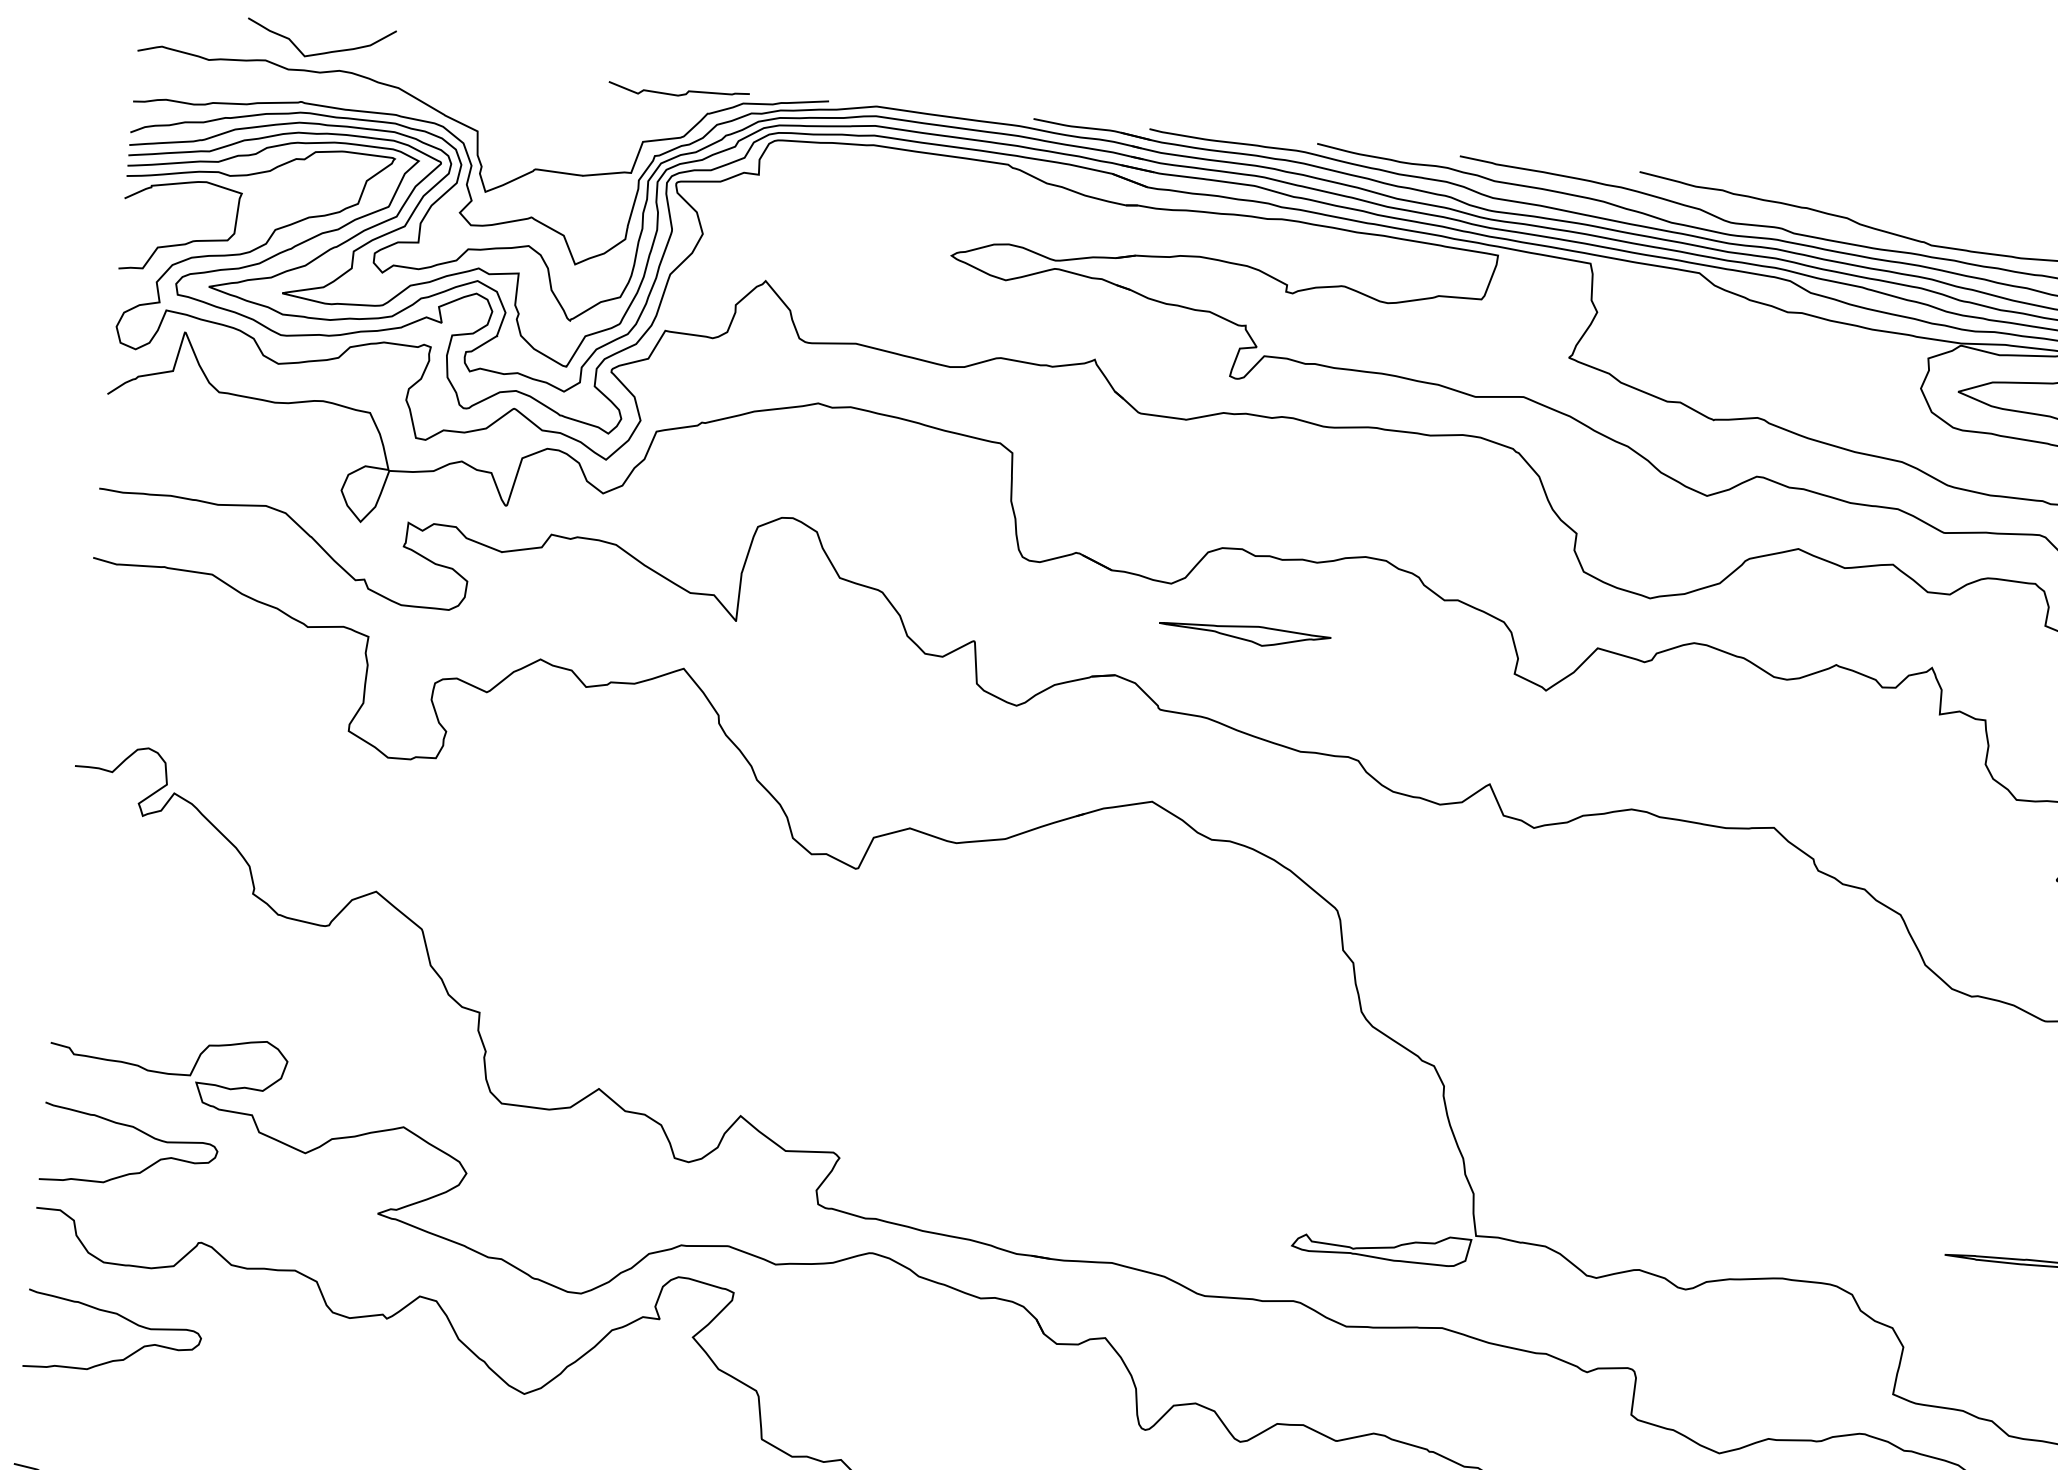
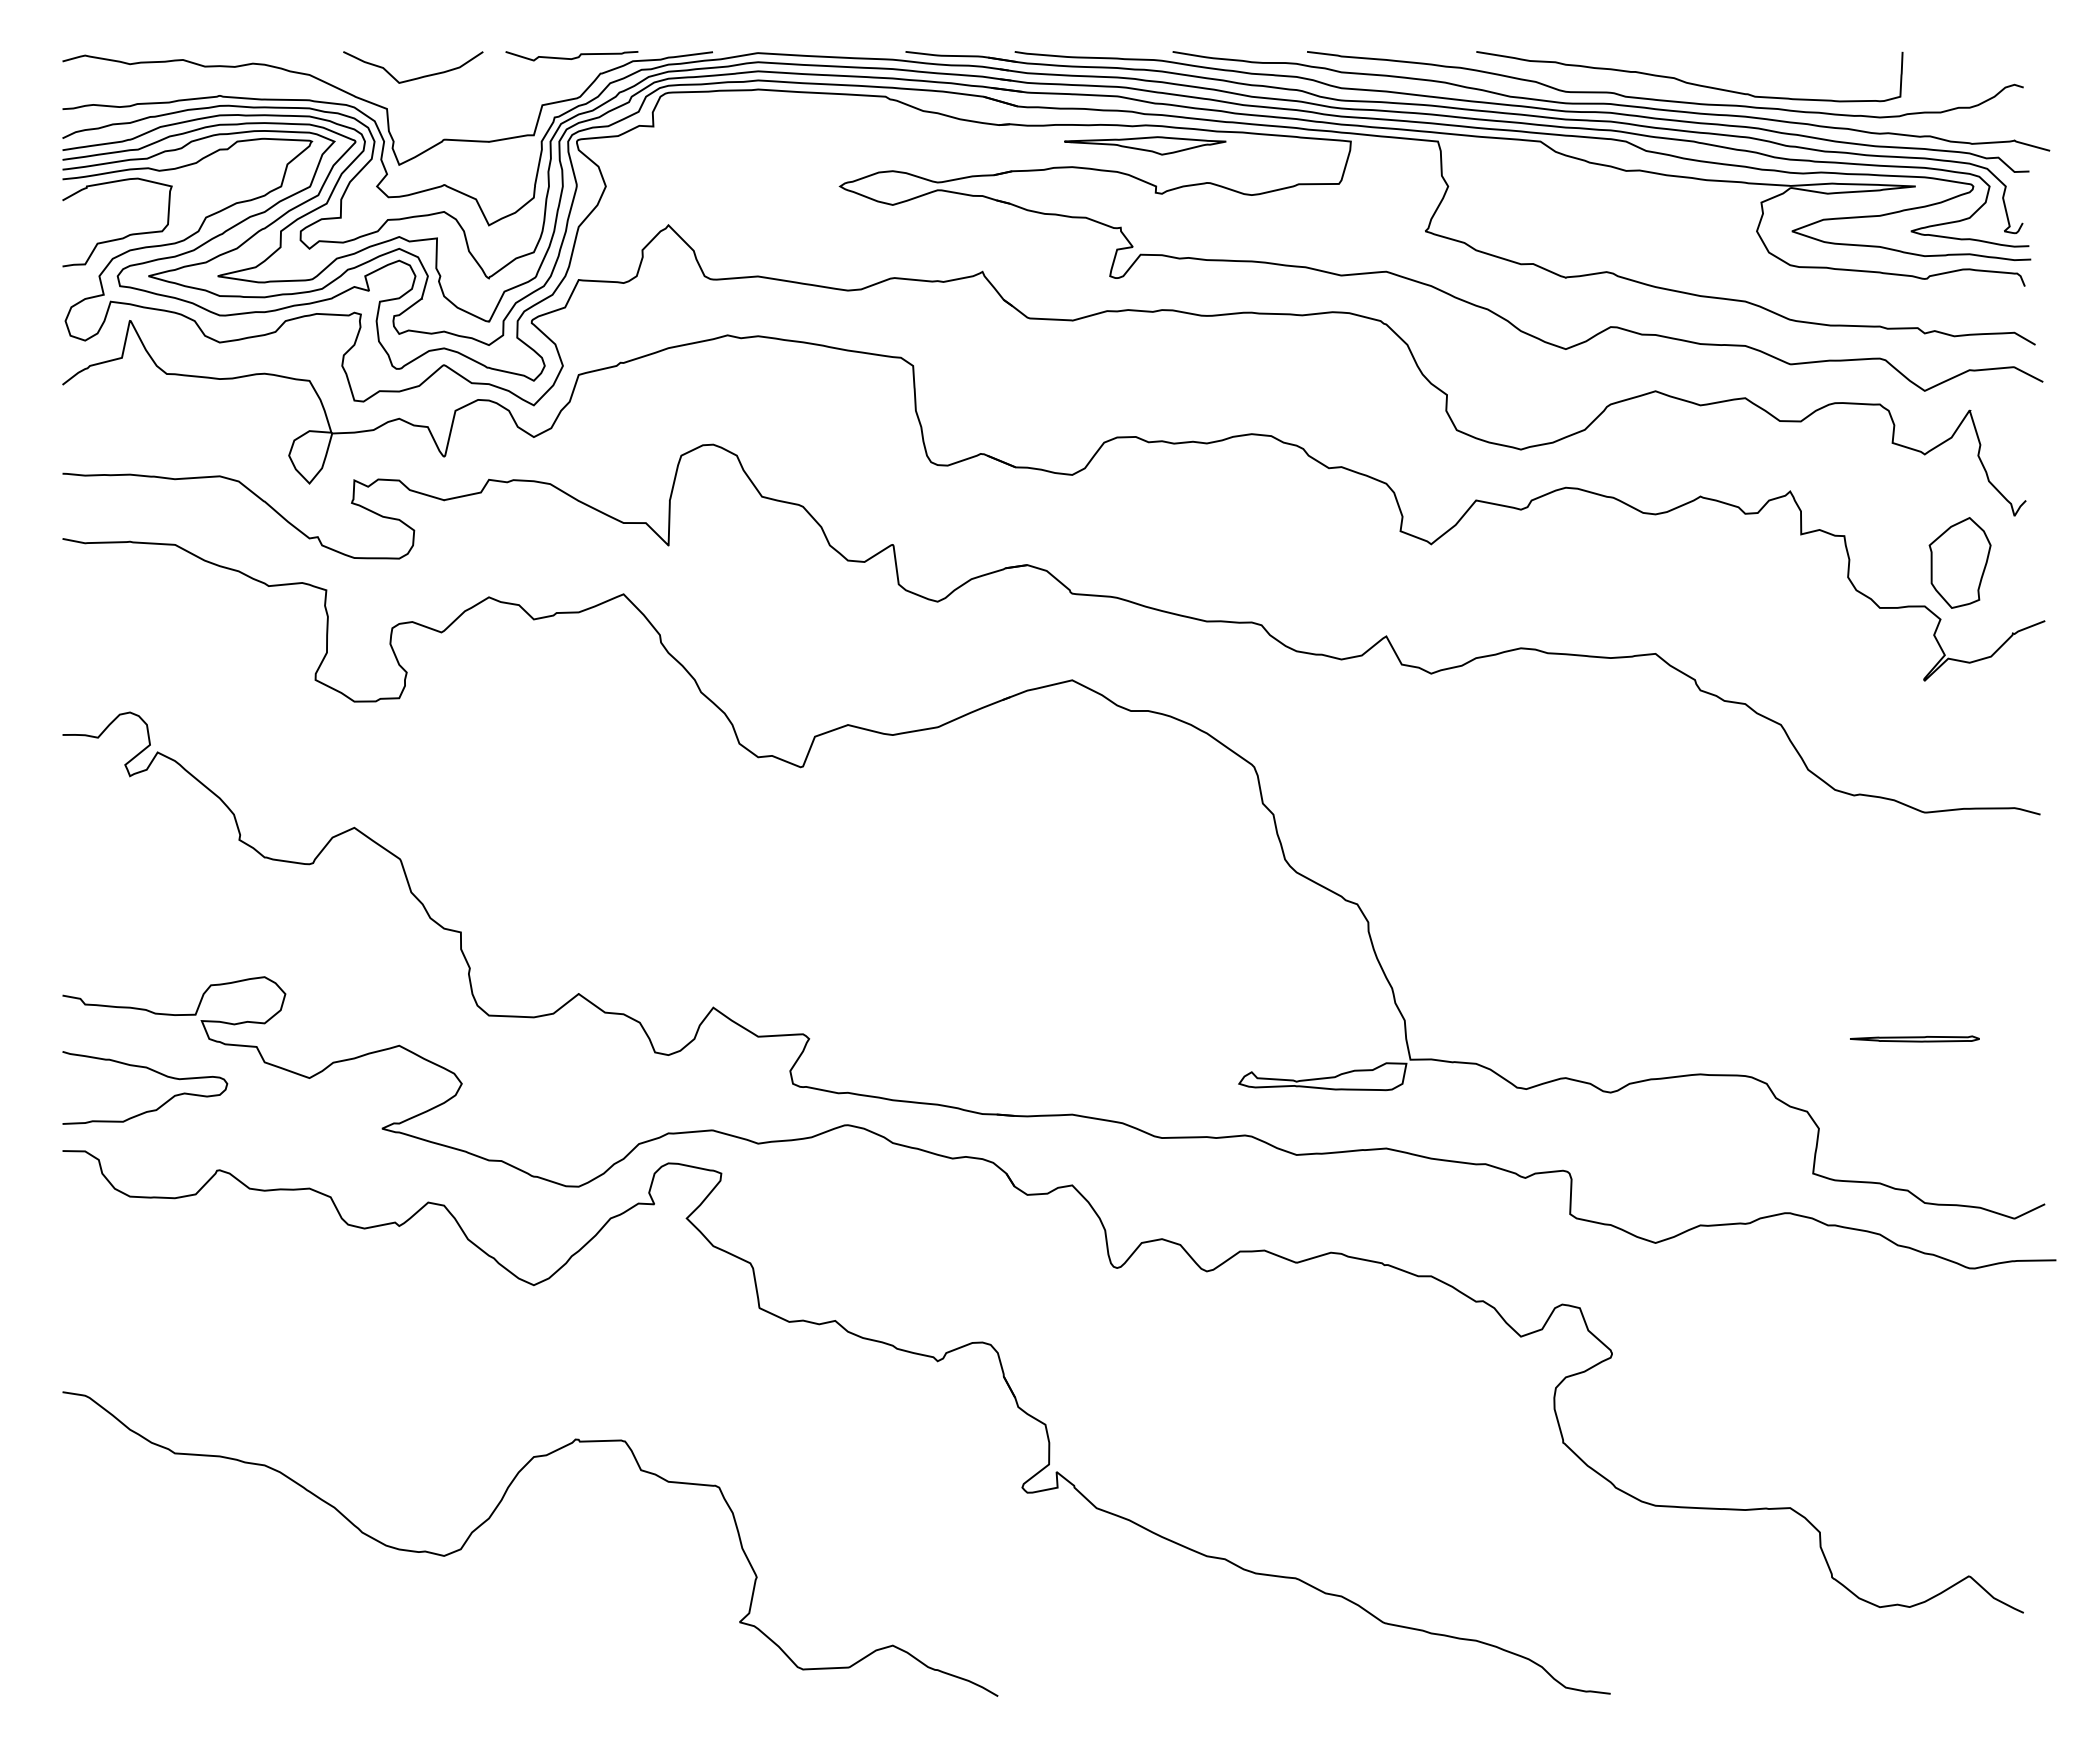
curve: (323, 52) -> (416, 77), moved
part: (1245, 634) -> (1145, 145), moved
curve: (122, 1318) -> (152, 1247), removed

